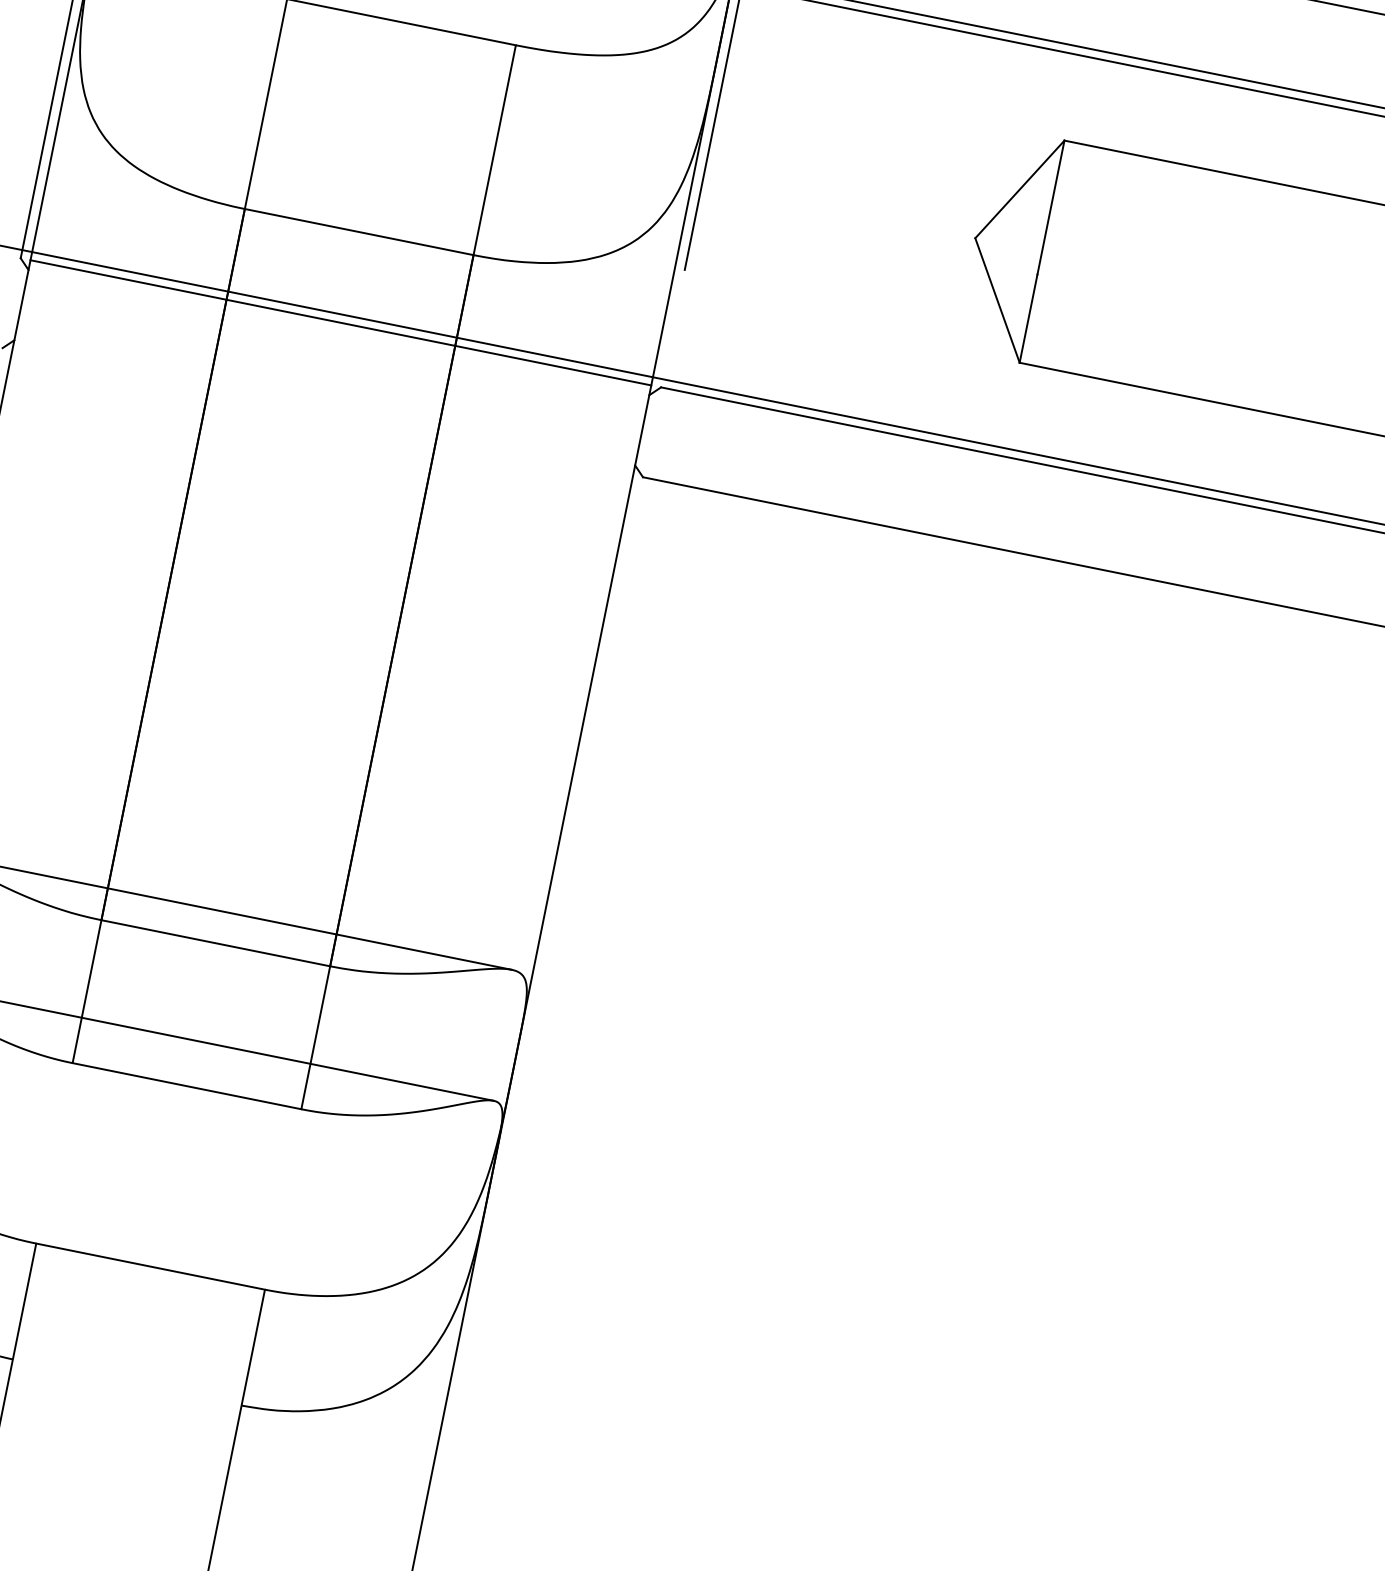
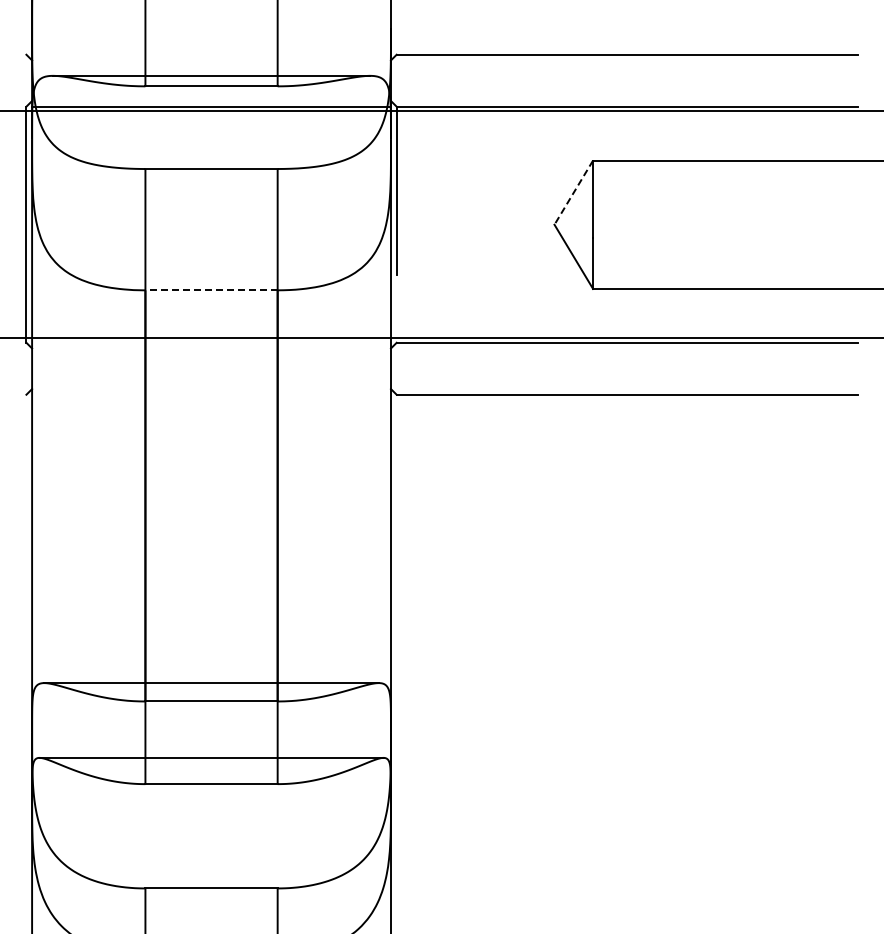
line: (1019, 190) -> (573, 193), solid -> dashed
line: (359, 232) -> (211, 290), solid -> dashed
line: (340, 322) -> (211, 342), removed

